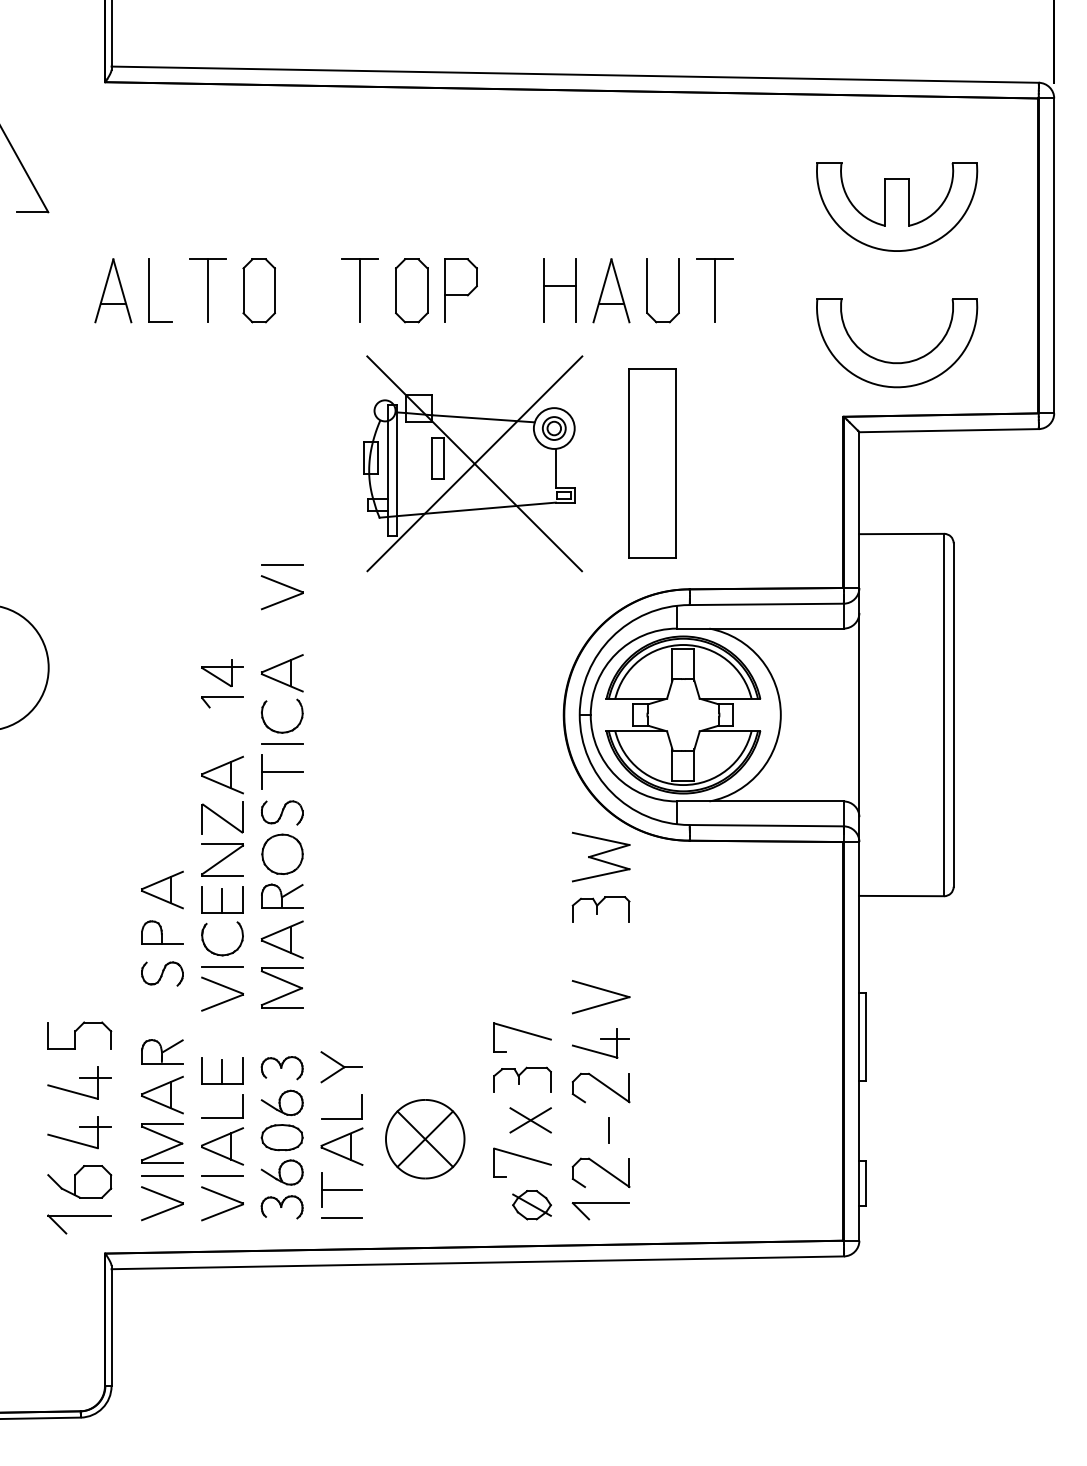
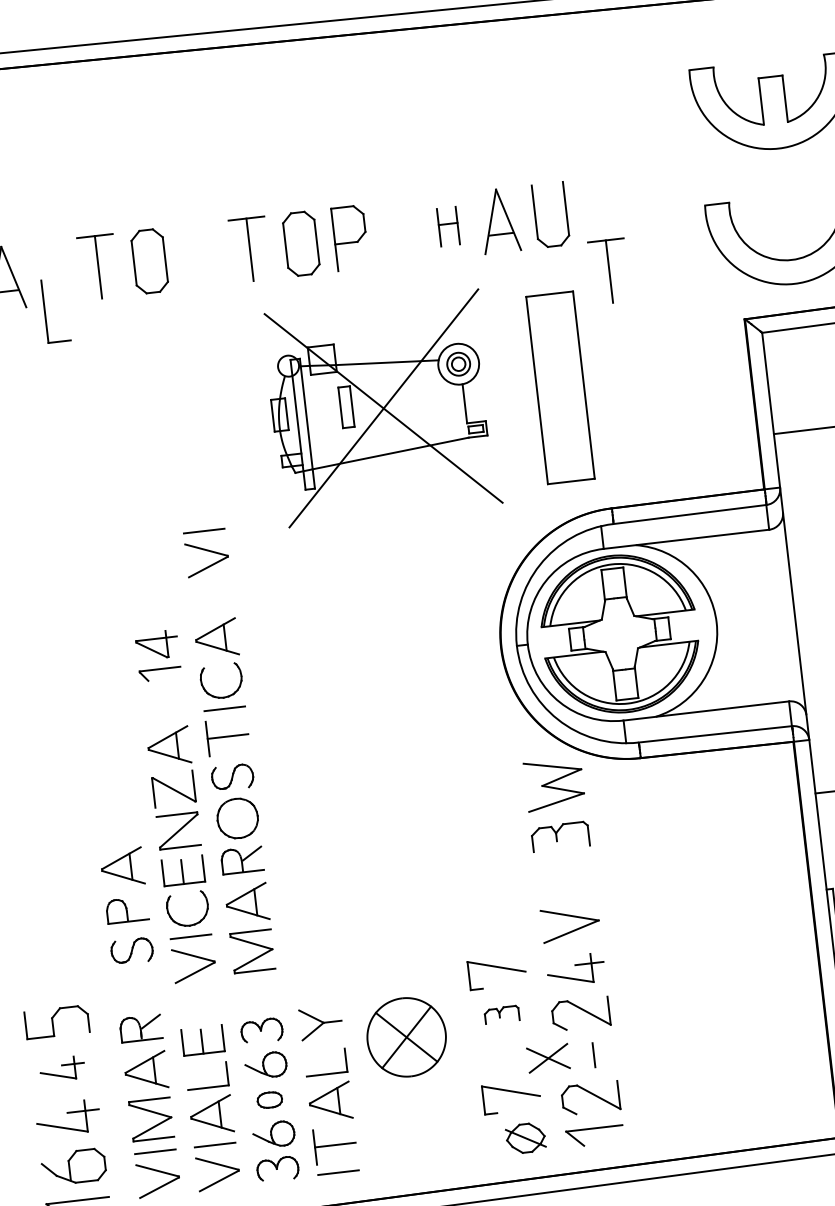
part: (149, 290) -> (45, 311), moved
part: (559, 290) -> (448, 226), size x0.6
part: (714, 290) -> (609, 271), moved
part: (522, 1079) -> (501, 1014), size x0.6
part: (79, 1082) -> (62, 1068), size x0.7
part: (530, 1120) -> (548, 1058), moved
part: (281, 1137) -> (269, 1099), size x0.6
part: (425, 1139) -> (406, 1037), moved

